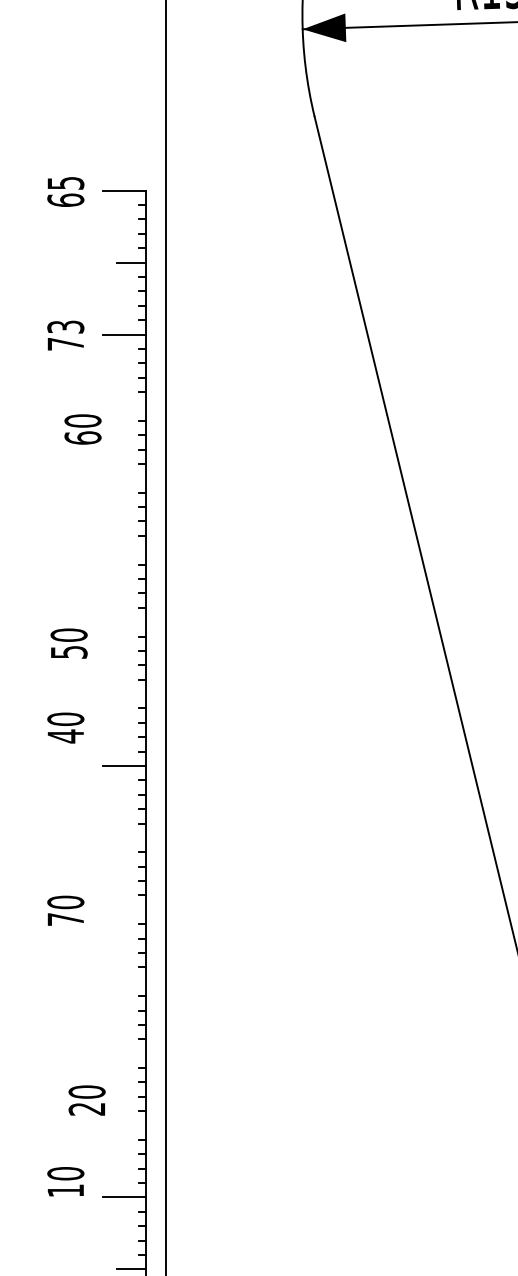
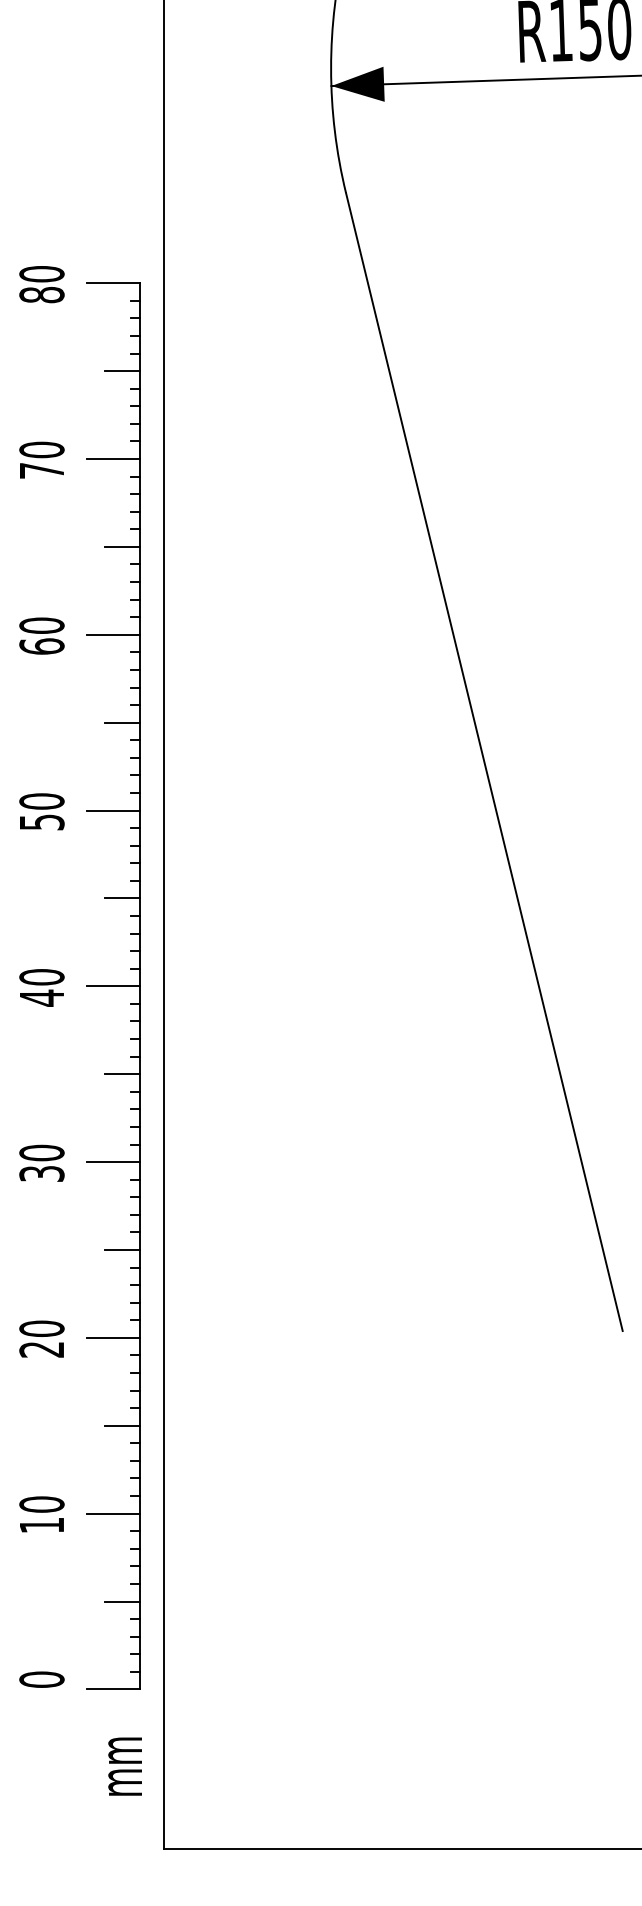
text: (65, 191) -> (41, 284), 65 -> 80
text: (65, 326) -> (41, 449), 73 -> 70
line: (130, 406) -> (121, 546), added
text: (82, 429) -> (41, 635), moved
line: (124, 478) -> (113, 634), added
line: (130, 550) -> (121, 722), added
line: (124, 622) -> (113, 810), added
text: (68, 643) -> (41, 811), moved
line: (130, 694) -> (121, 898), added
text: (65, 727) -> (41, 987), moved
line: (130, 838) -> (121, 1074), added
line: (124, 910) -> (113, 1162), added
text: (65, 919) -> (41, 1173), 70 -> 30
line: (130, 981) -> (121, 1249), added
line: (124, 1053) -> (113, 1337), added
text: (86, 1100) -> (41, 1338), moved
line: (130, 1125) -> (121, 1425), added
text: (65, 1181) -> (41, 1514), moved

